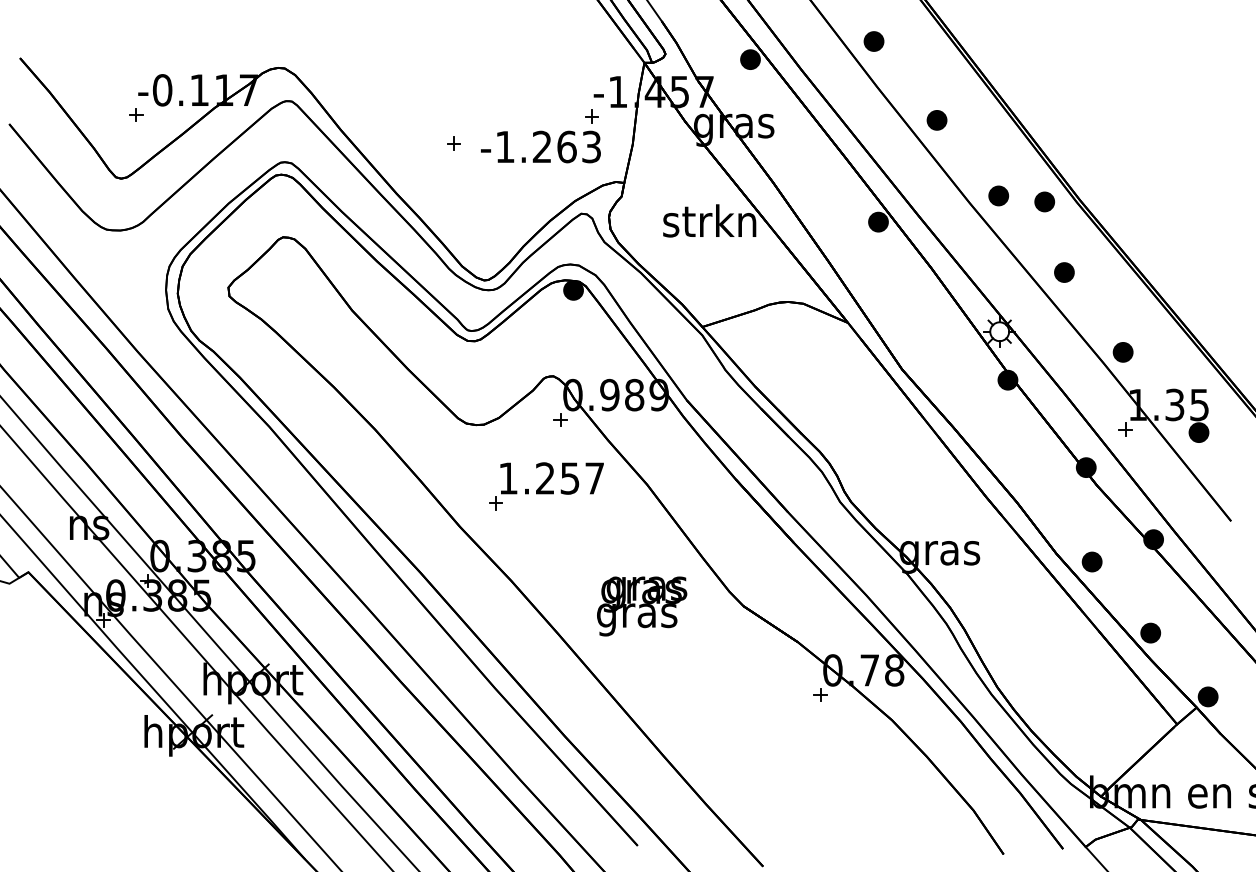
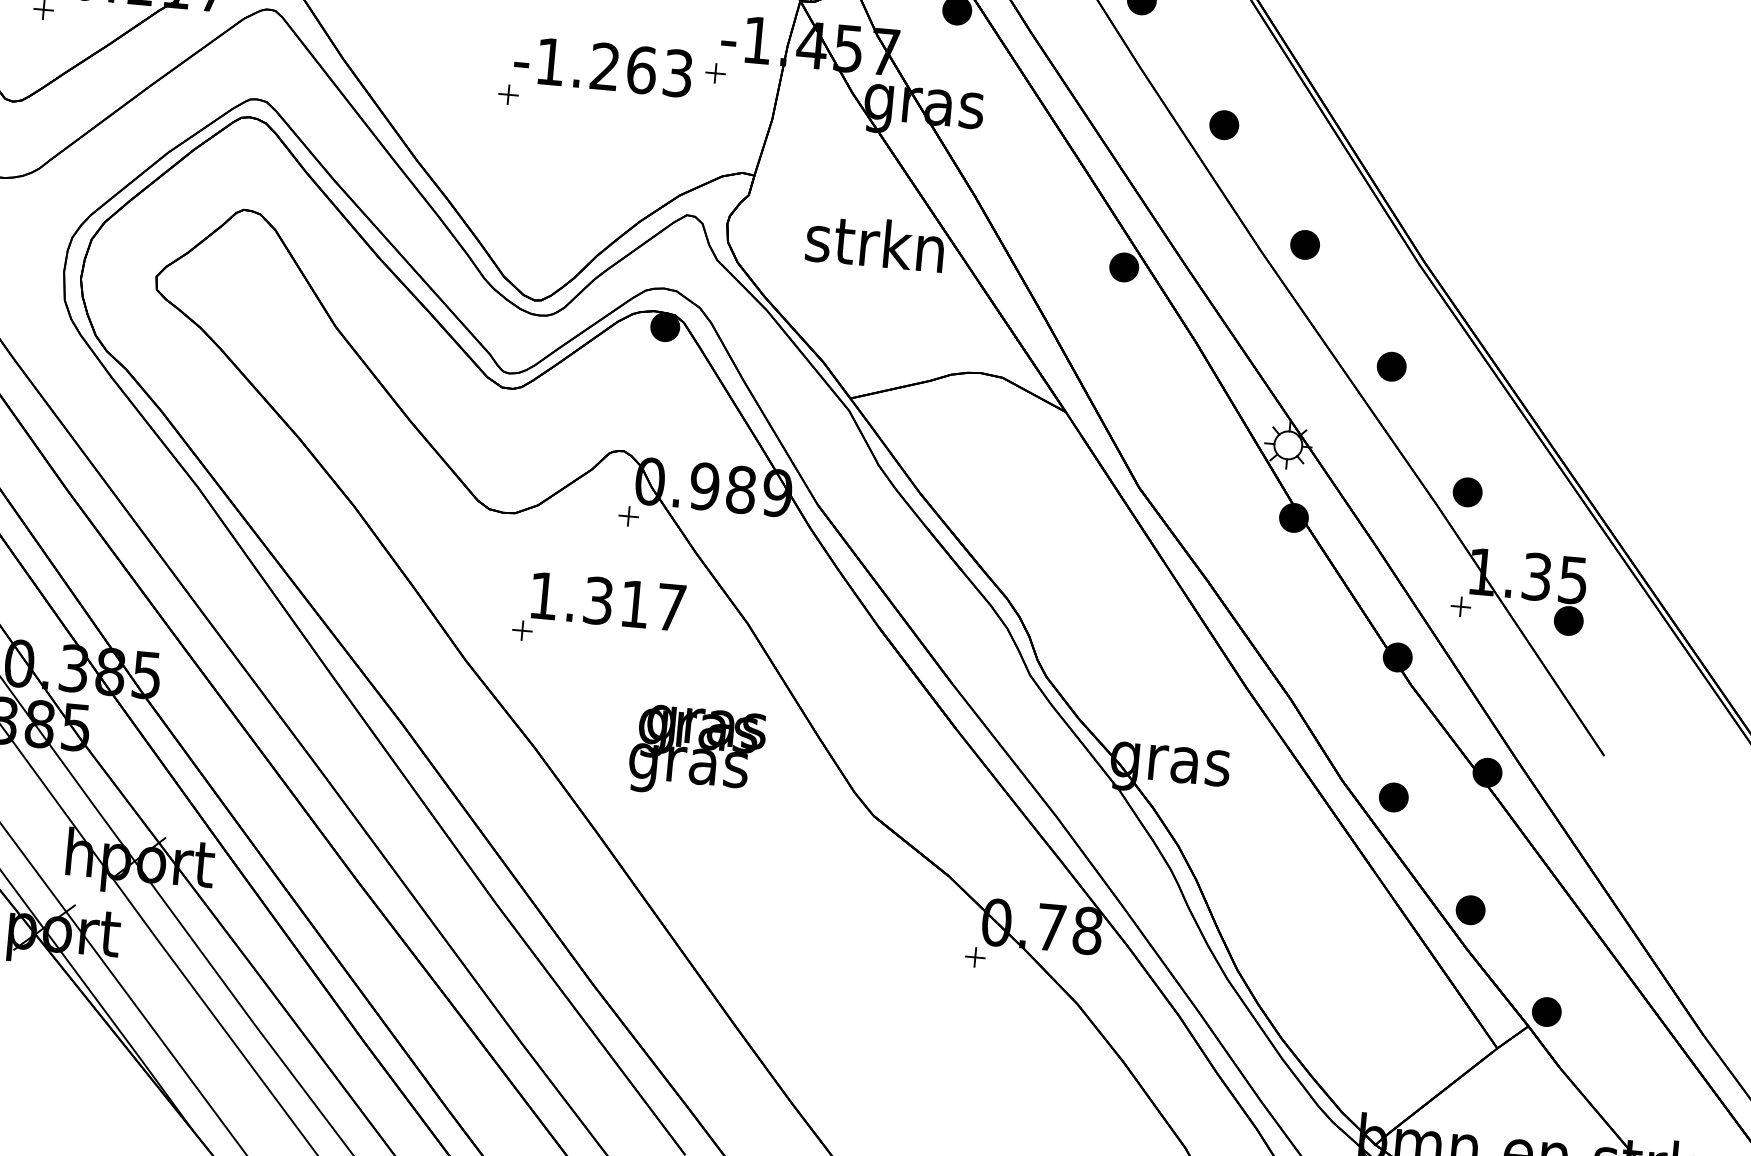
text: (540, 146) -> (602, 65), moved
part: (1044, 201) -> (1371, 259), removed
text: (557, 478) -> (616, 602), 1.257 -> 1.317
text: (642, 606) -> (697, 752), moved

